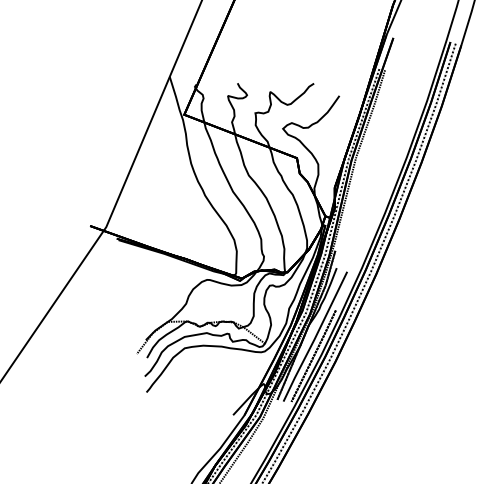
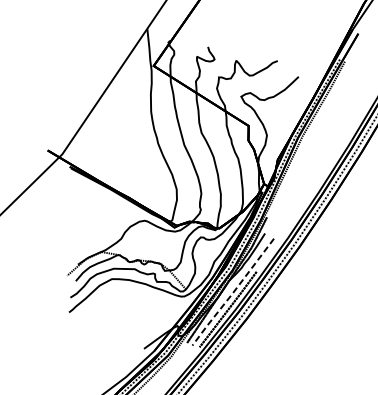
line: (314, 338) -> (232, 293), solid -> dashed

